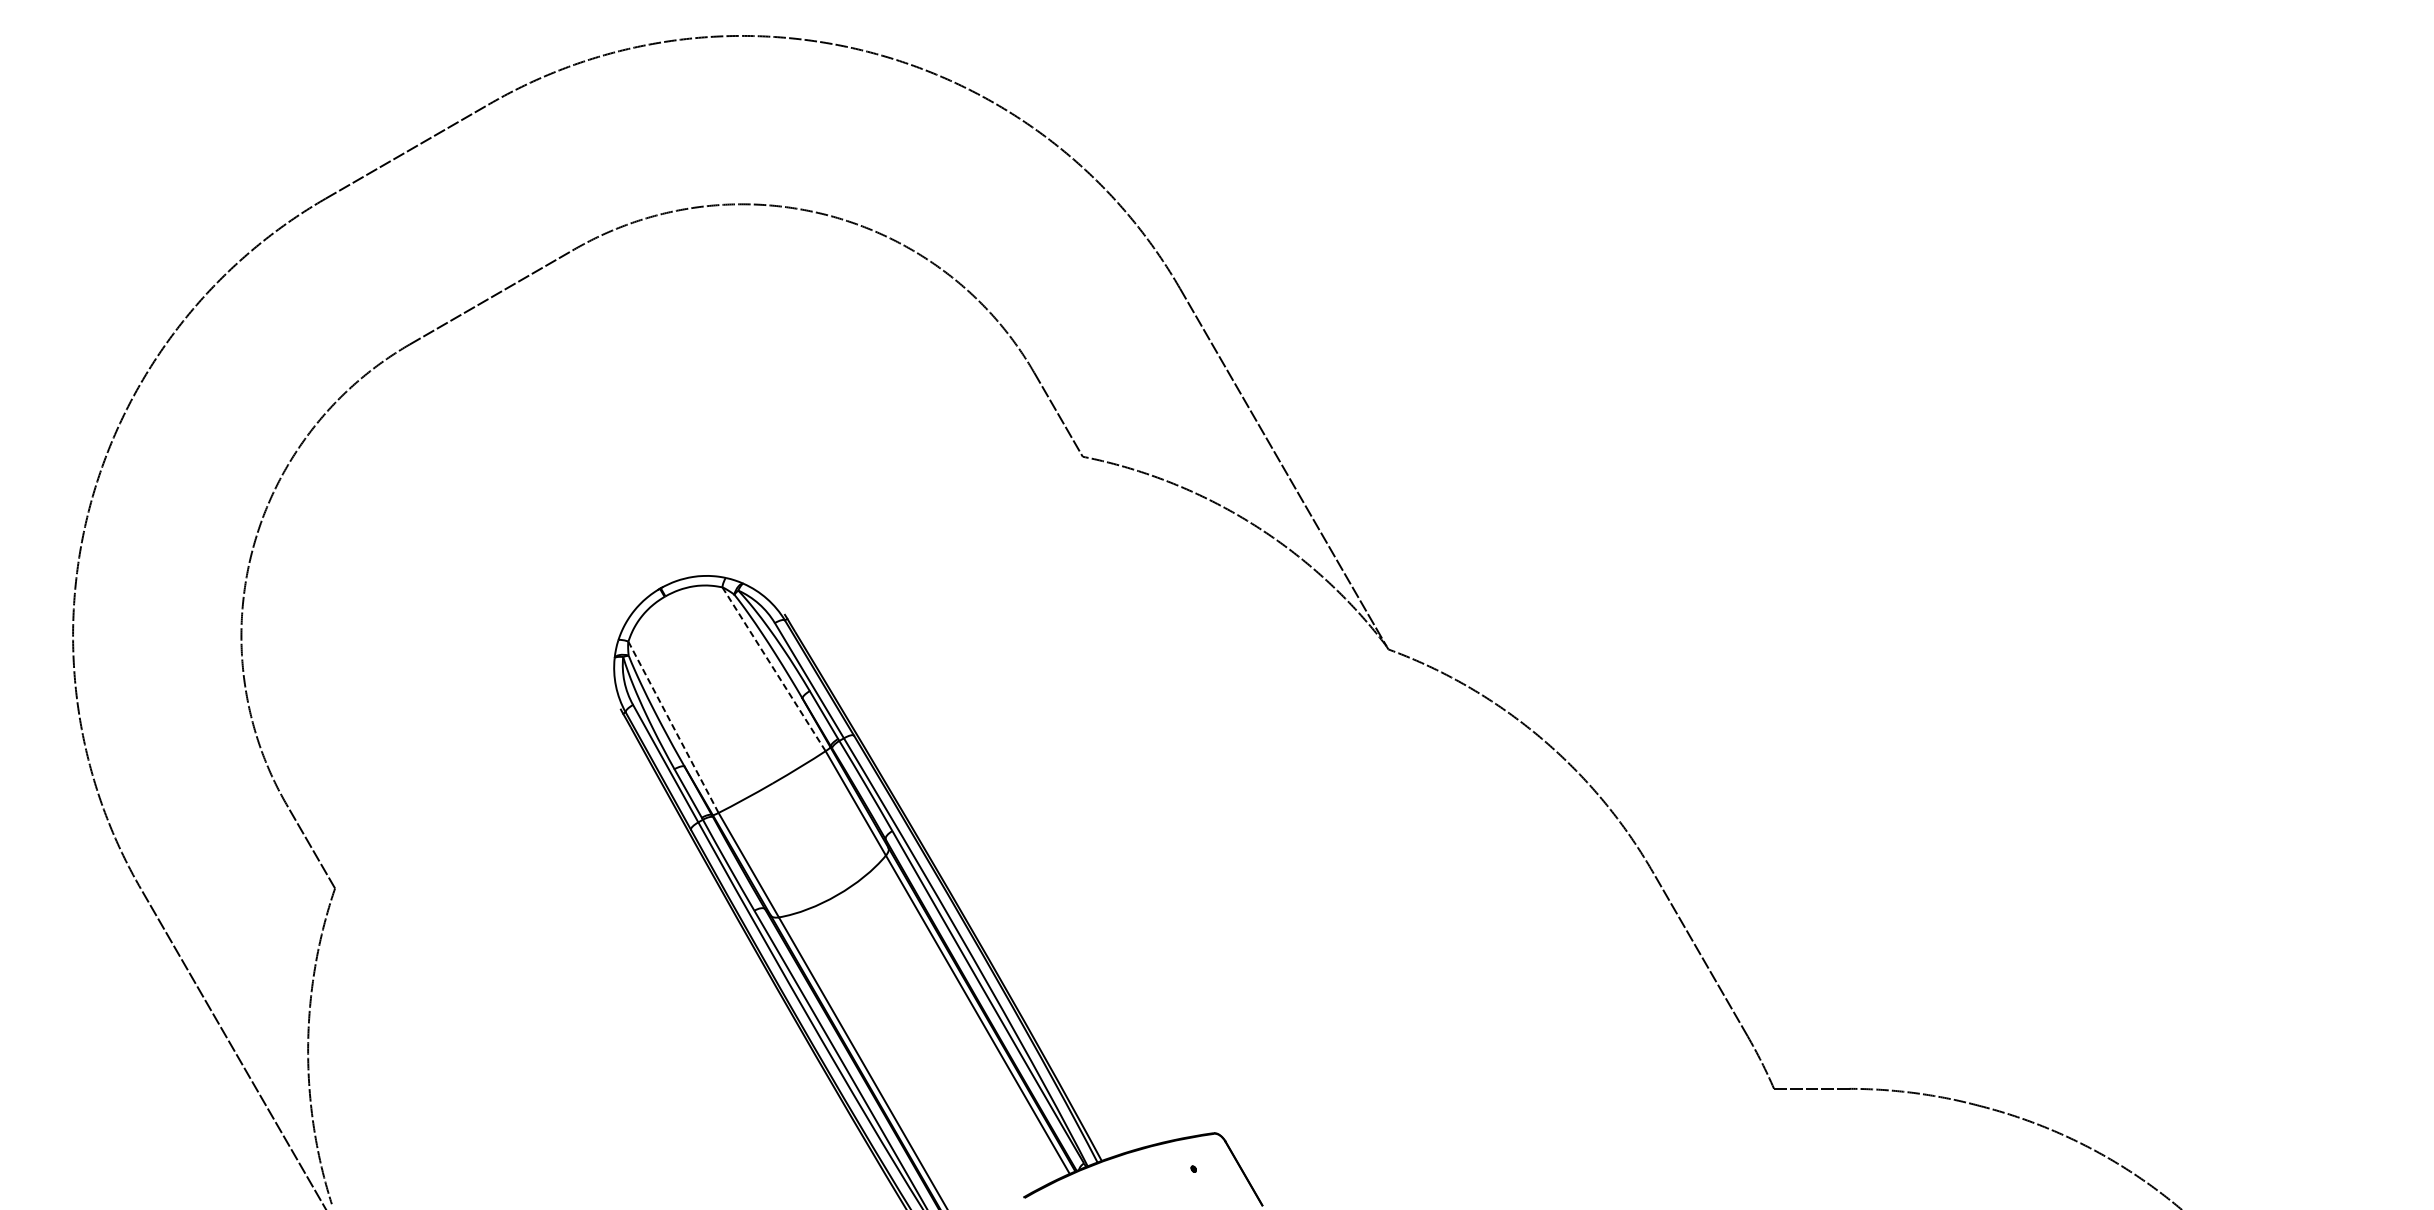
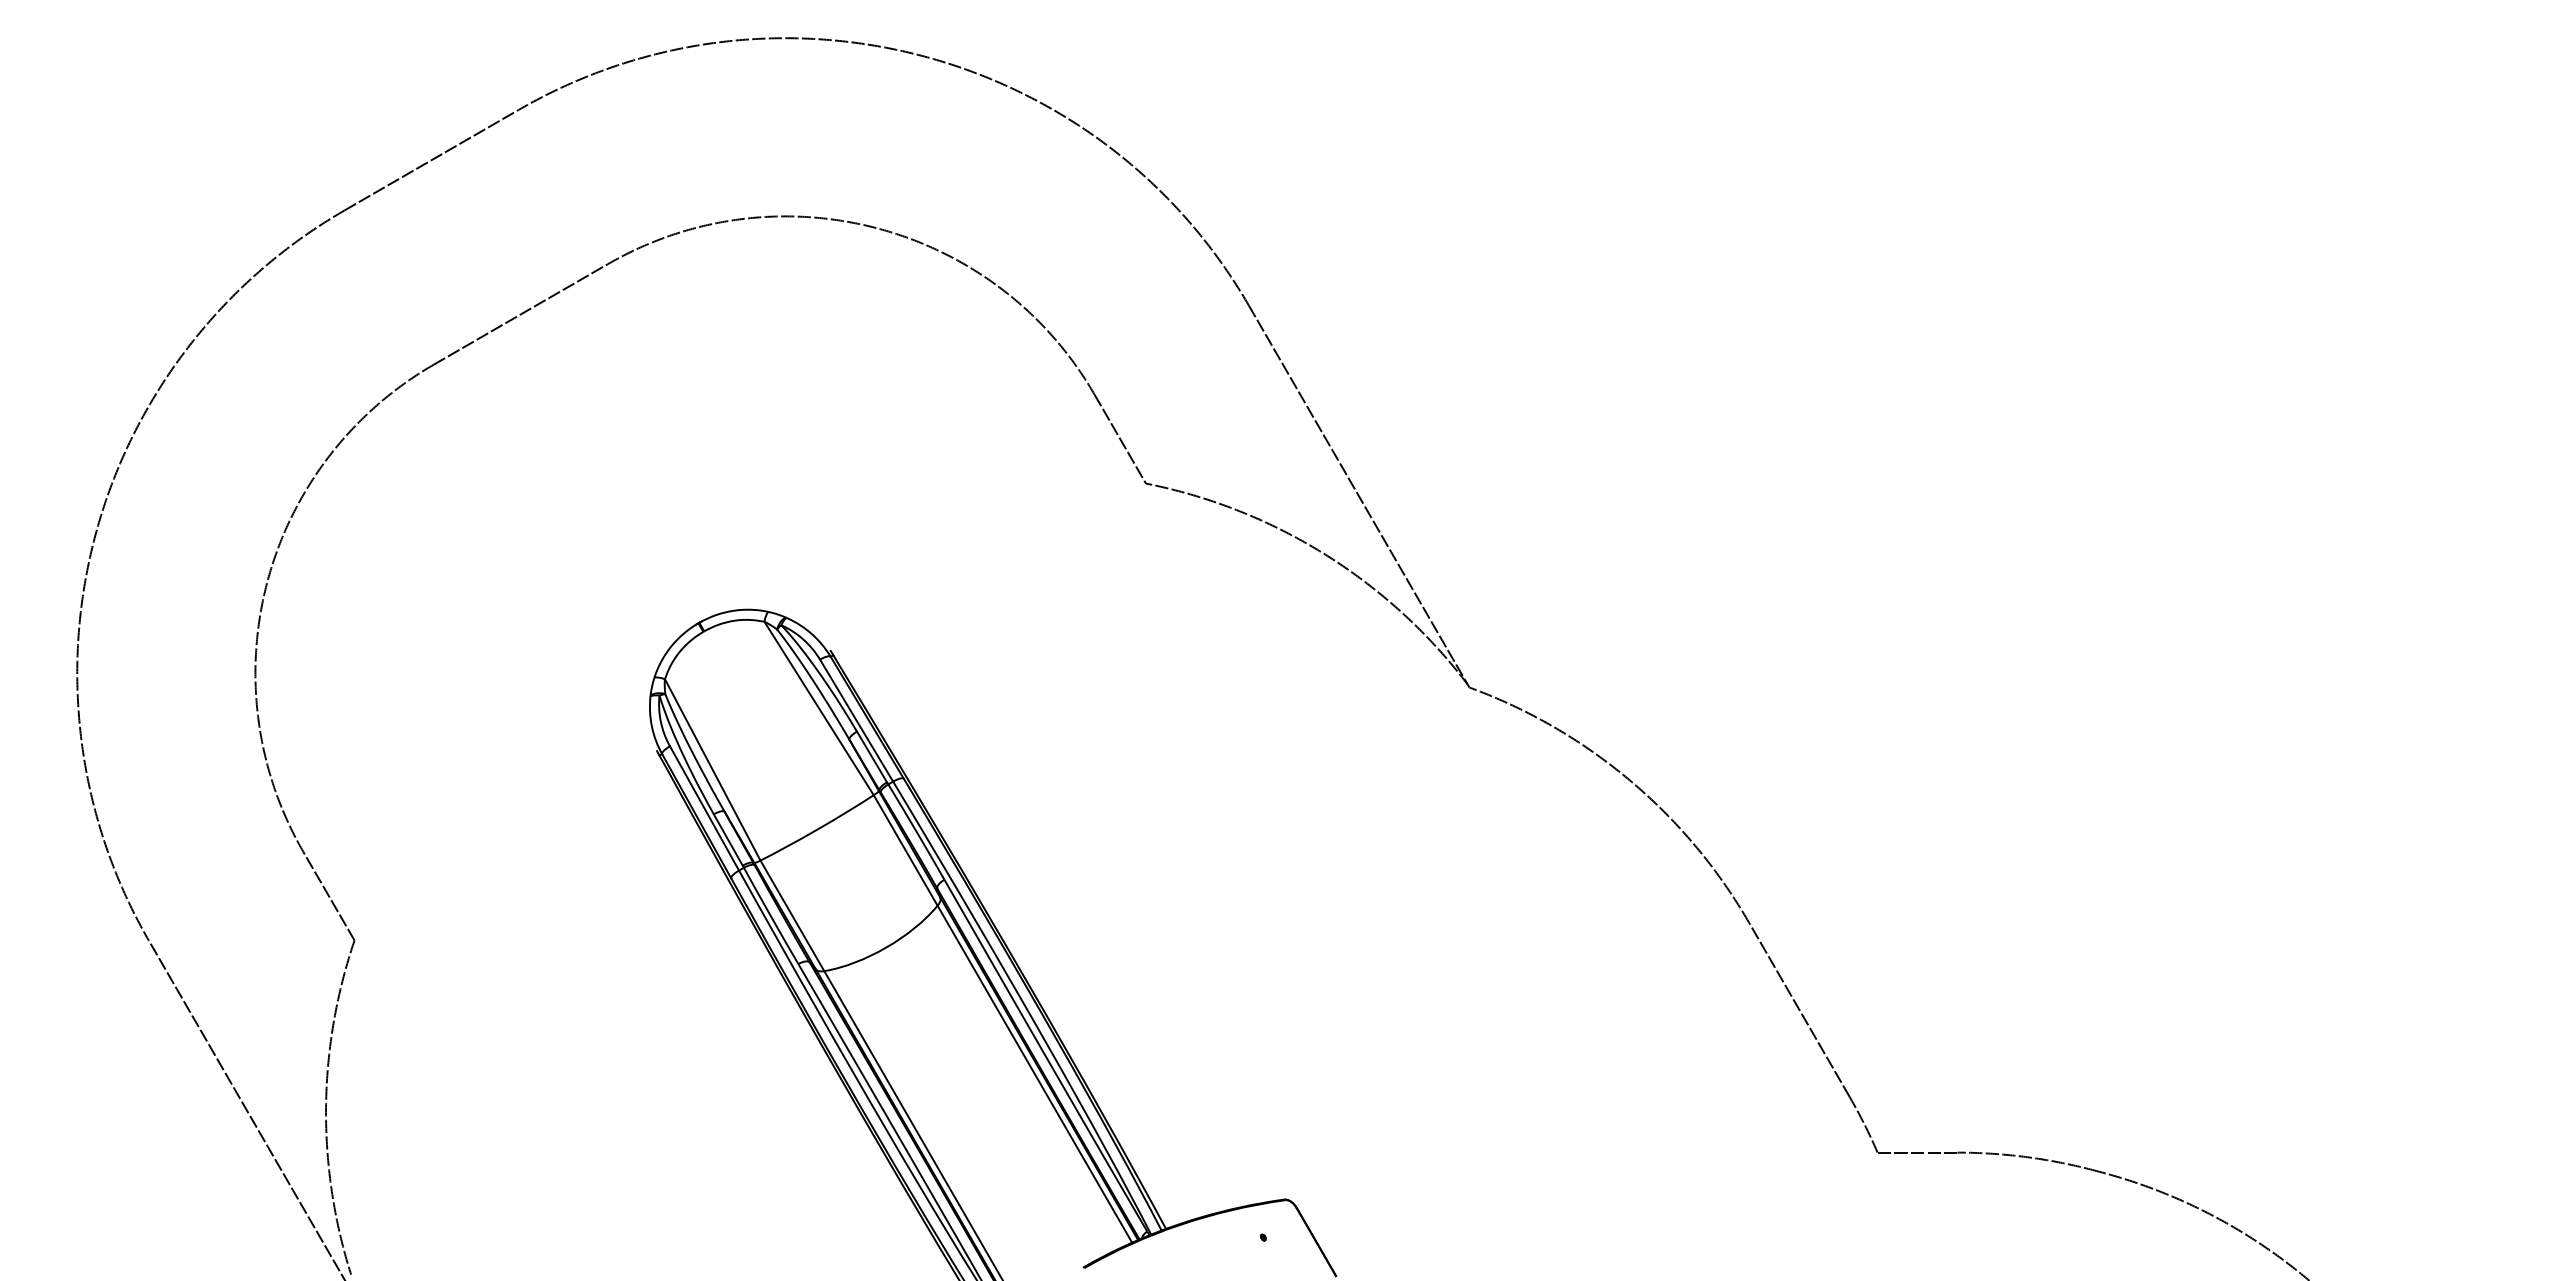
line: (774, 669) -> (819, 708), dashed -> solid
line: (673, 726) -> (712, 769), dashed -> solid

